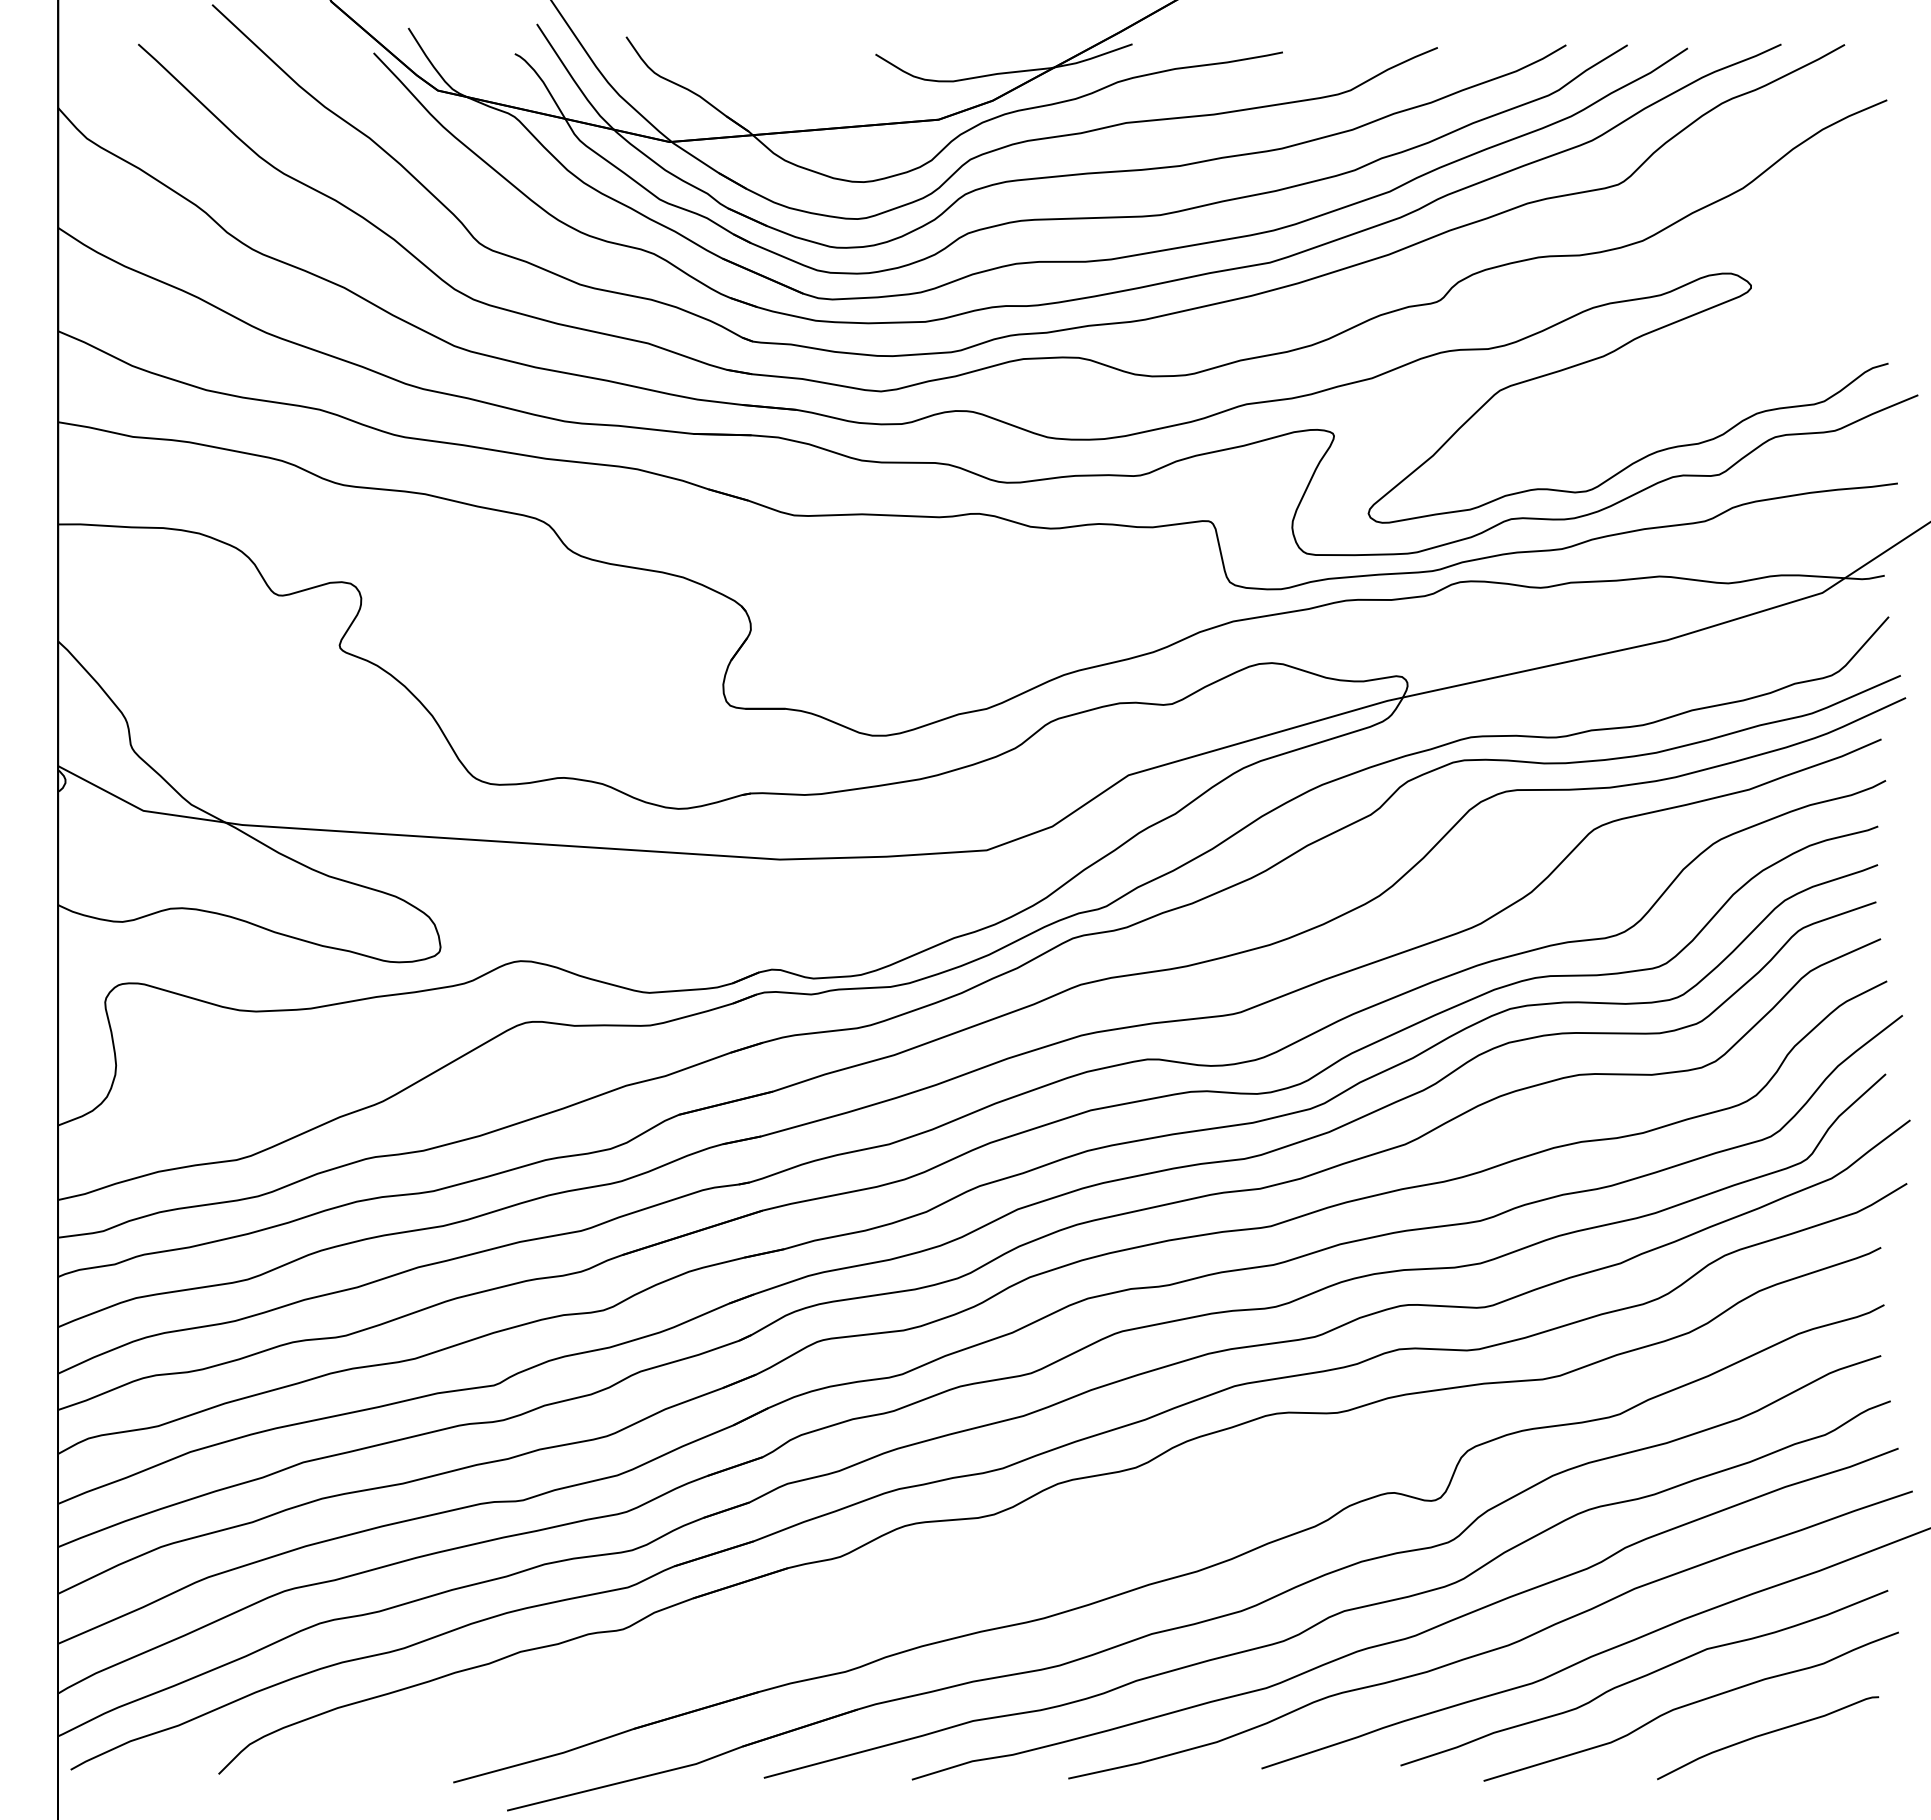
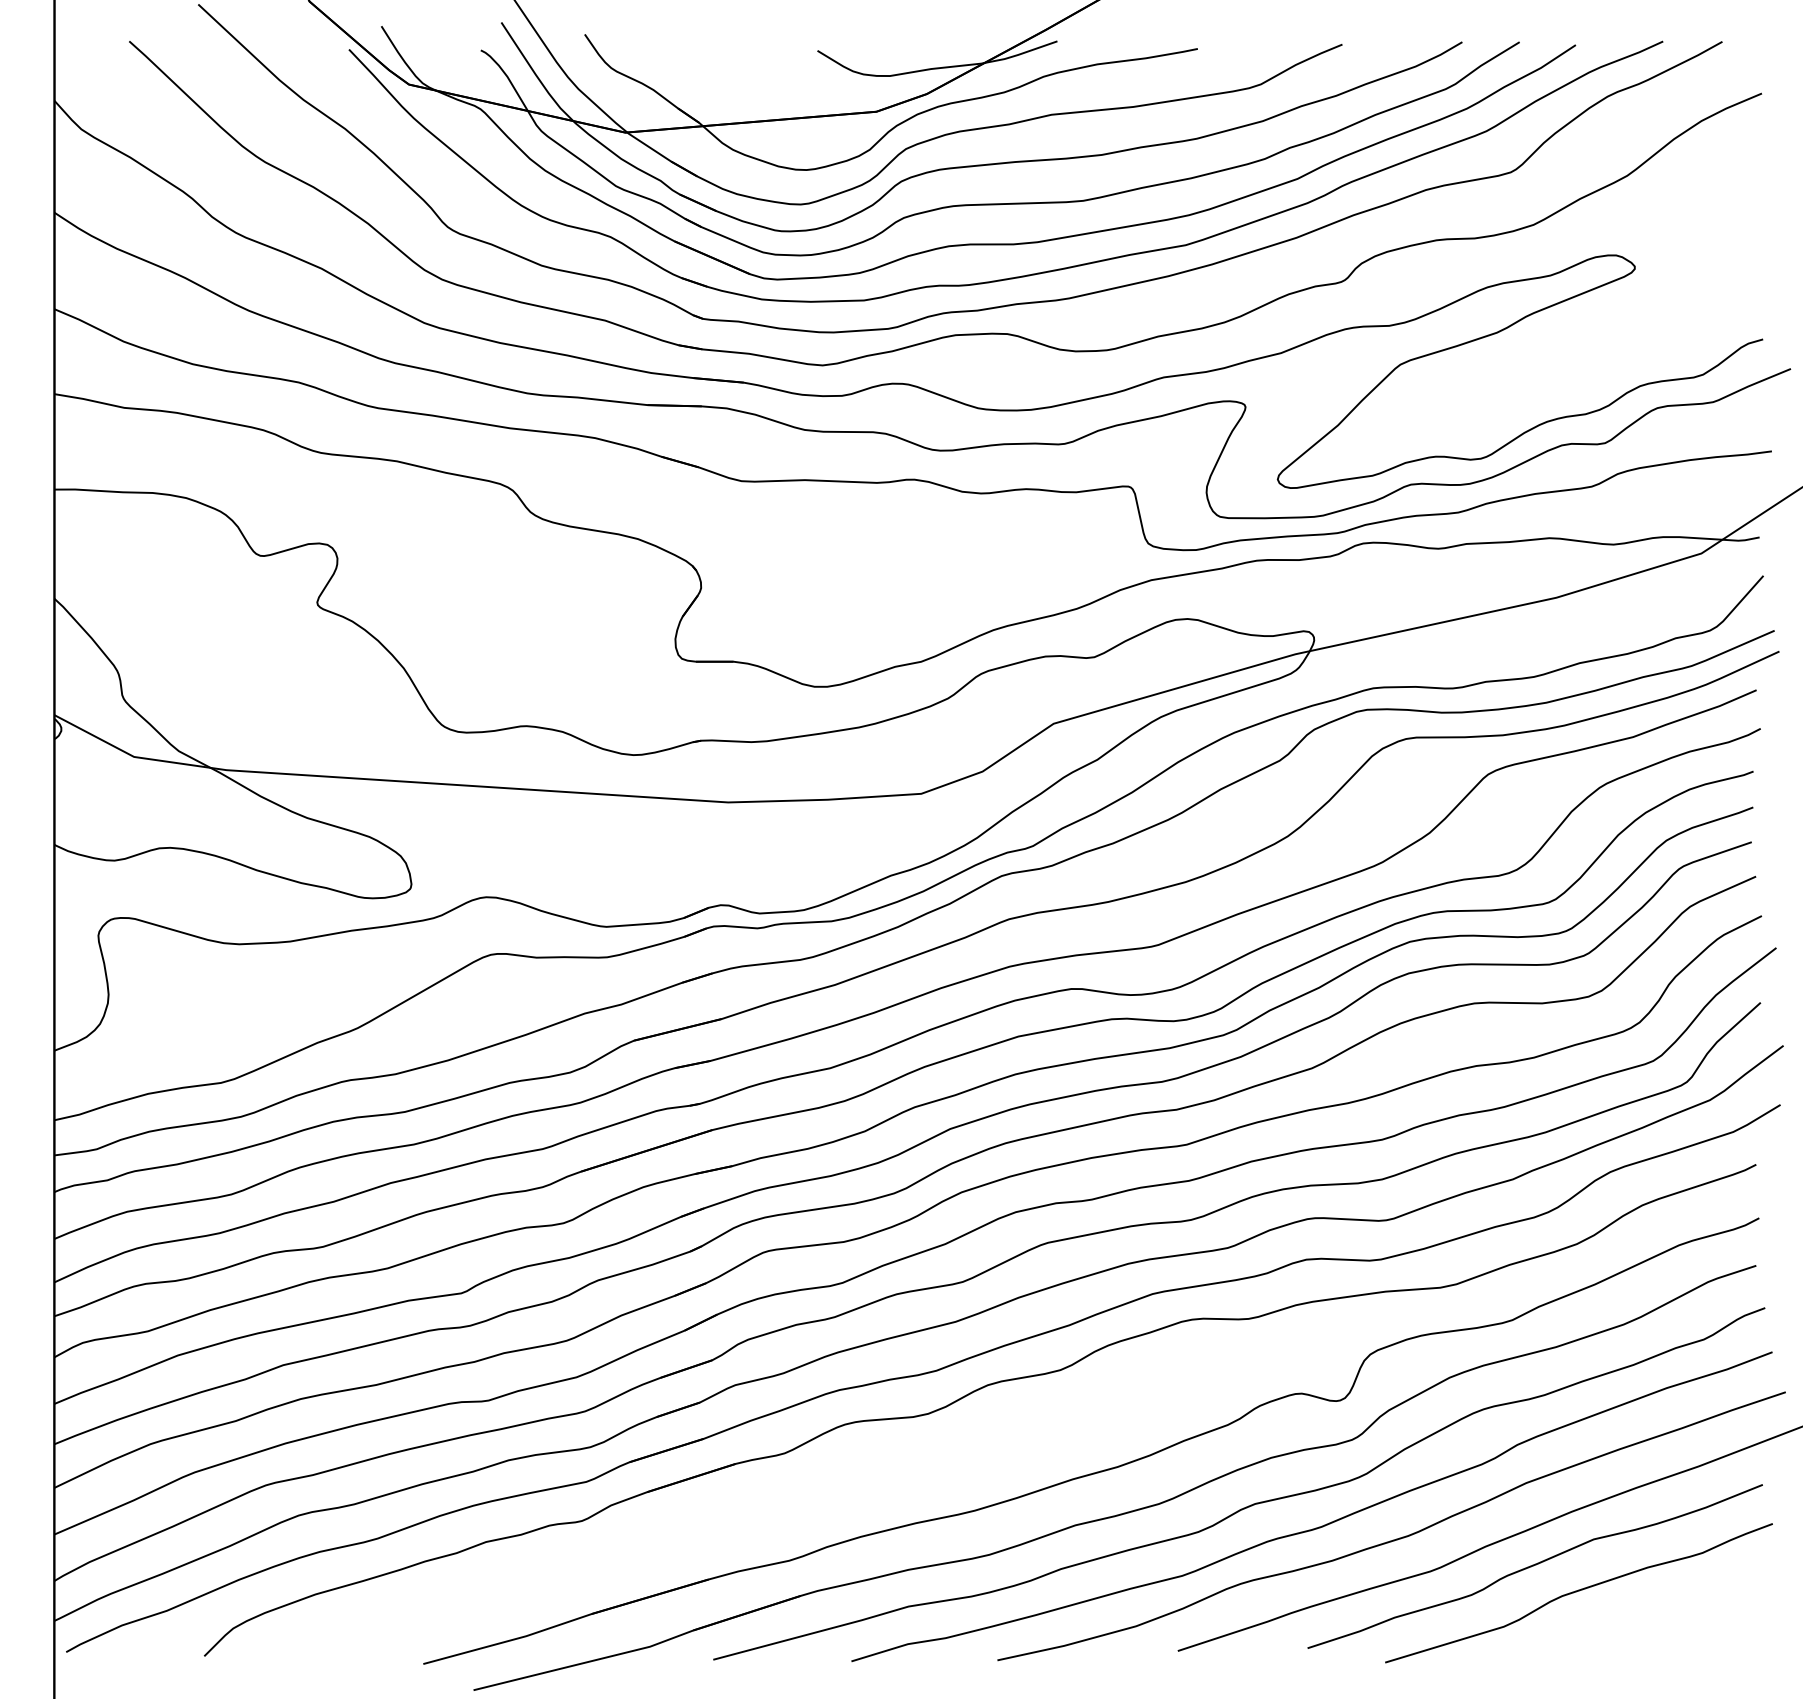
curve: (1767, 1734) -> (1650, 1619), removed

